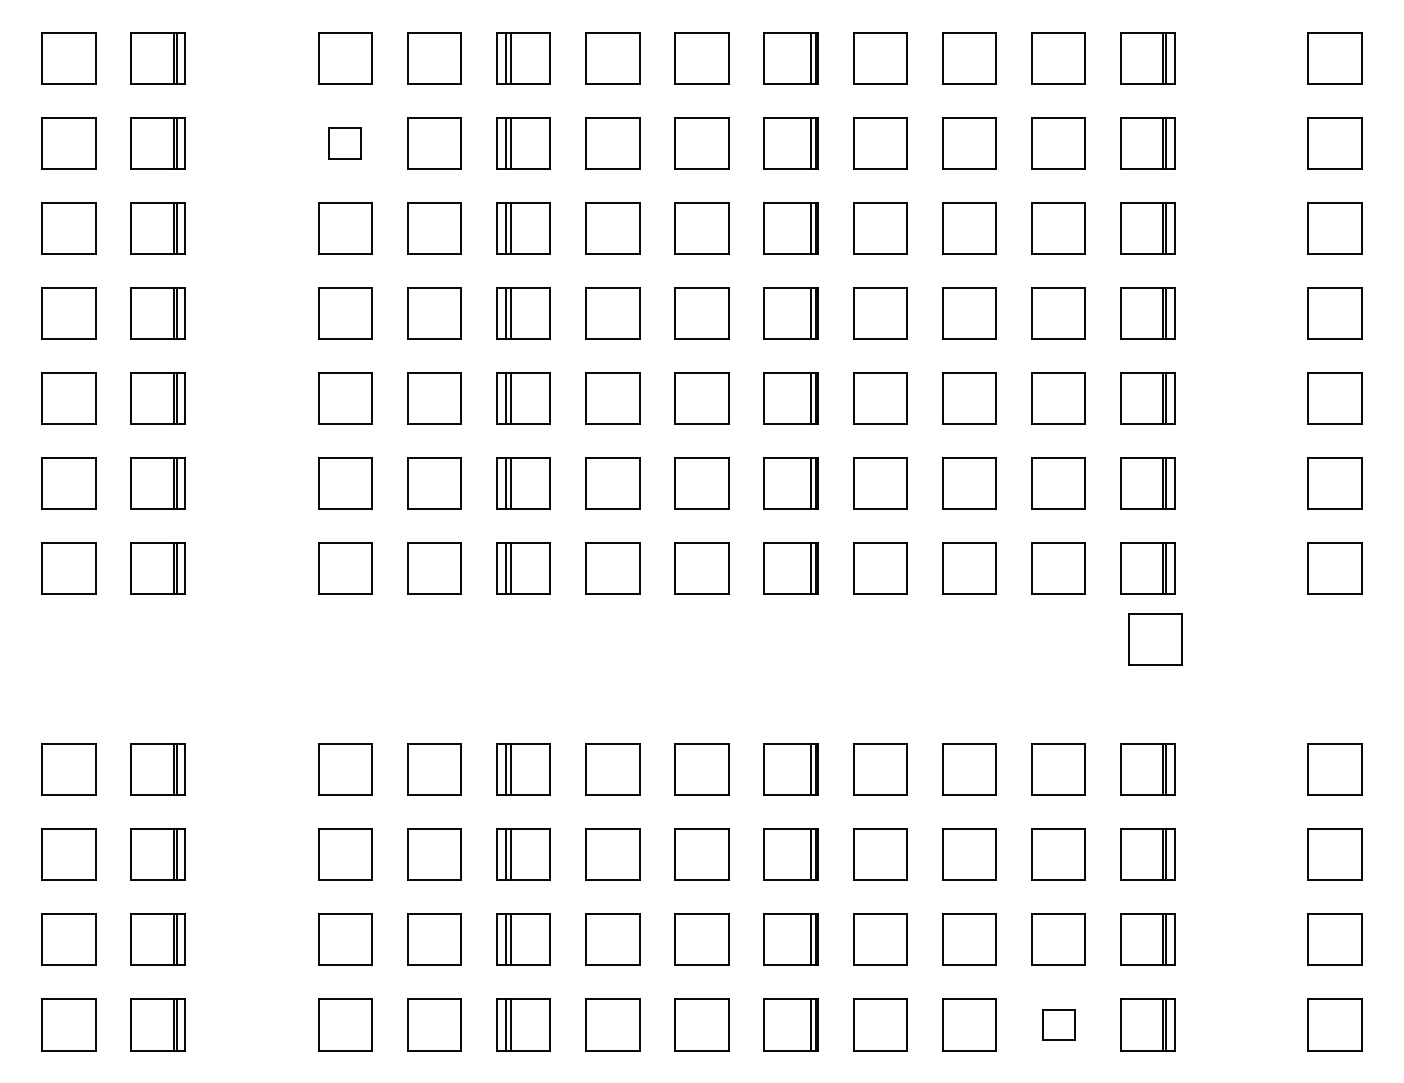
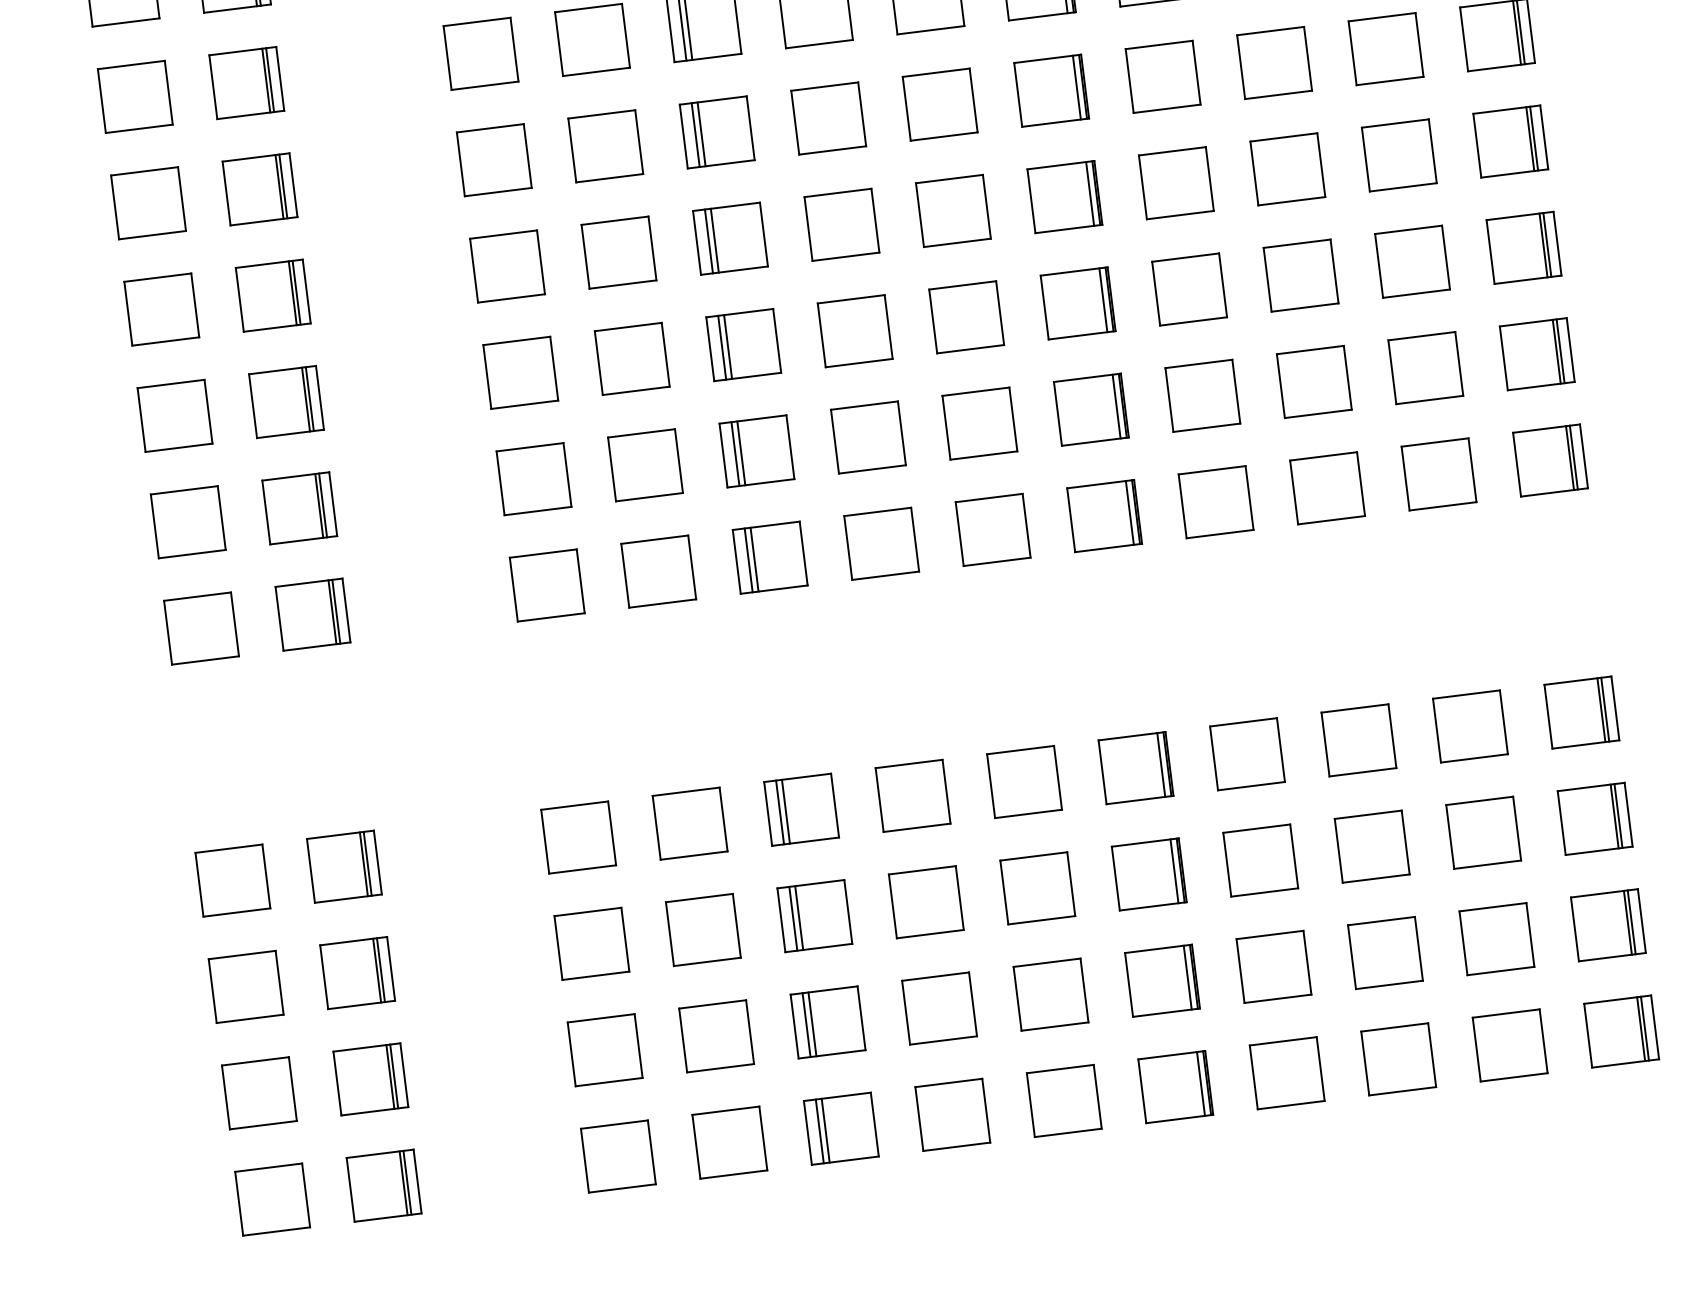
part: (345, 143) -> (481, 54), size x1.67
part: (1155, 639) -> (1571, 548), removed
part: (1058, 1024) -> (1509, 1044), size x1.67

